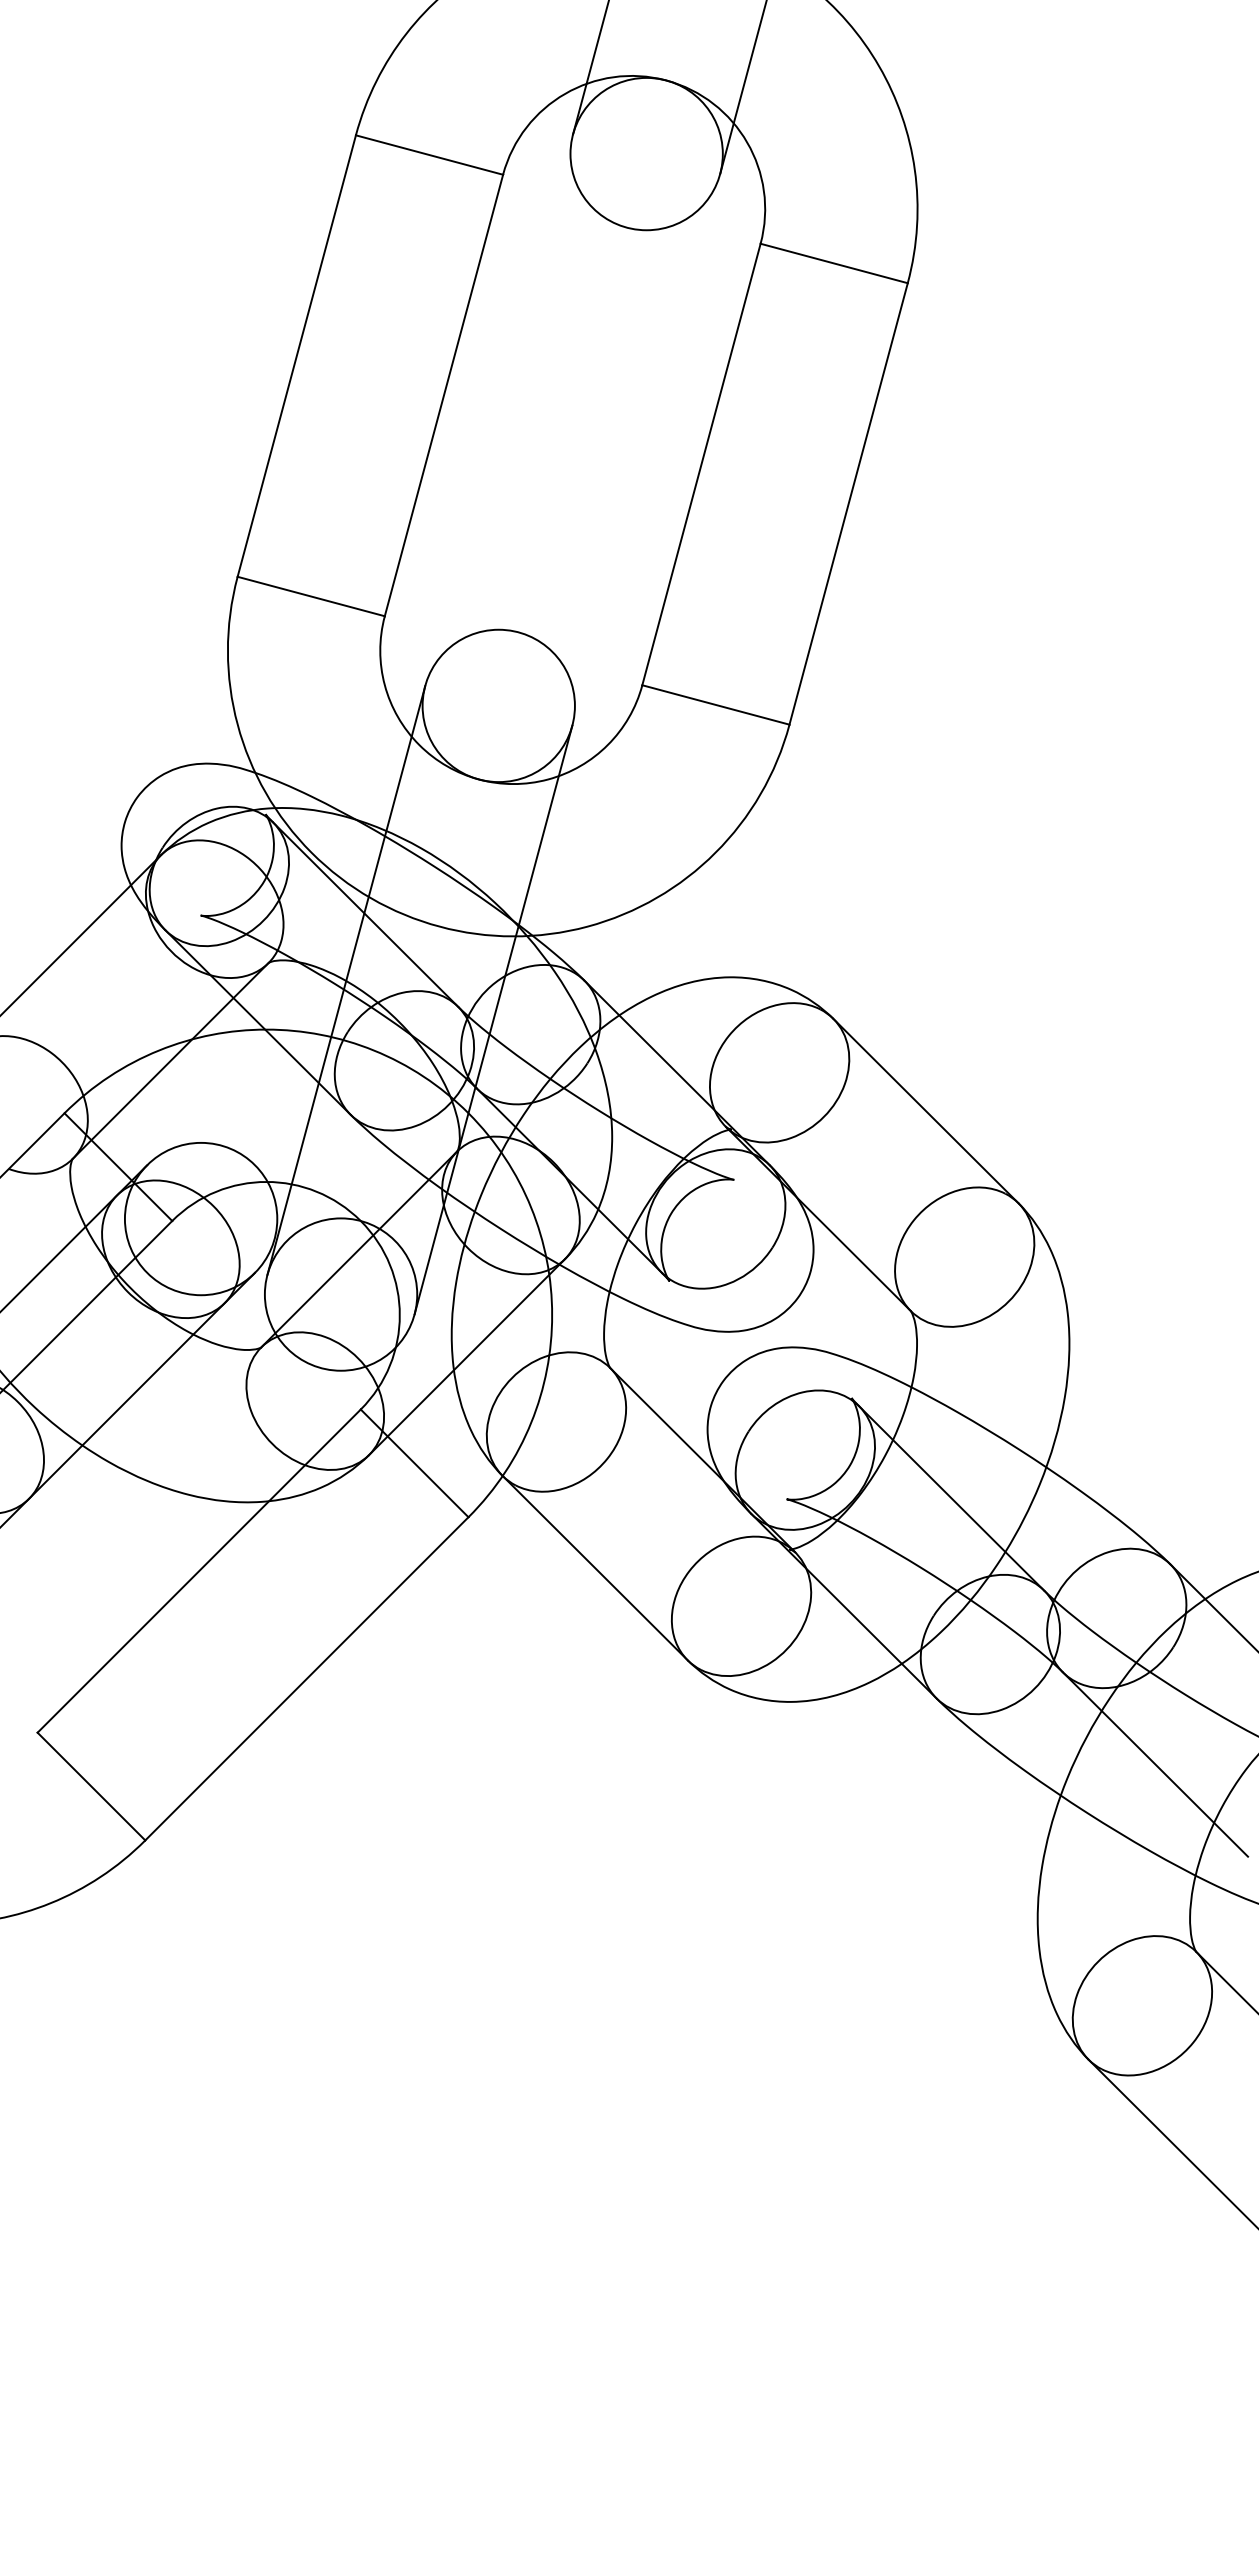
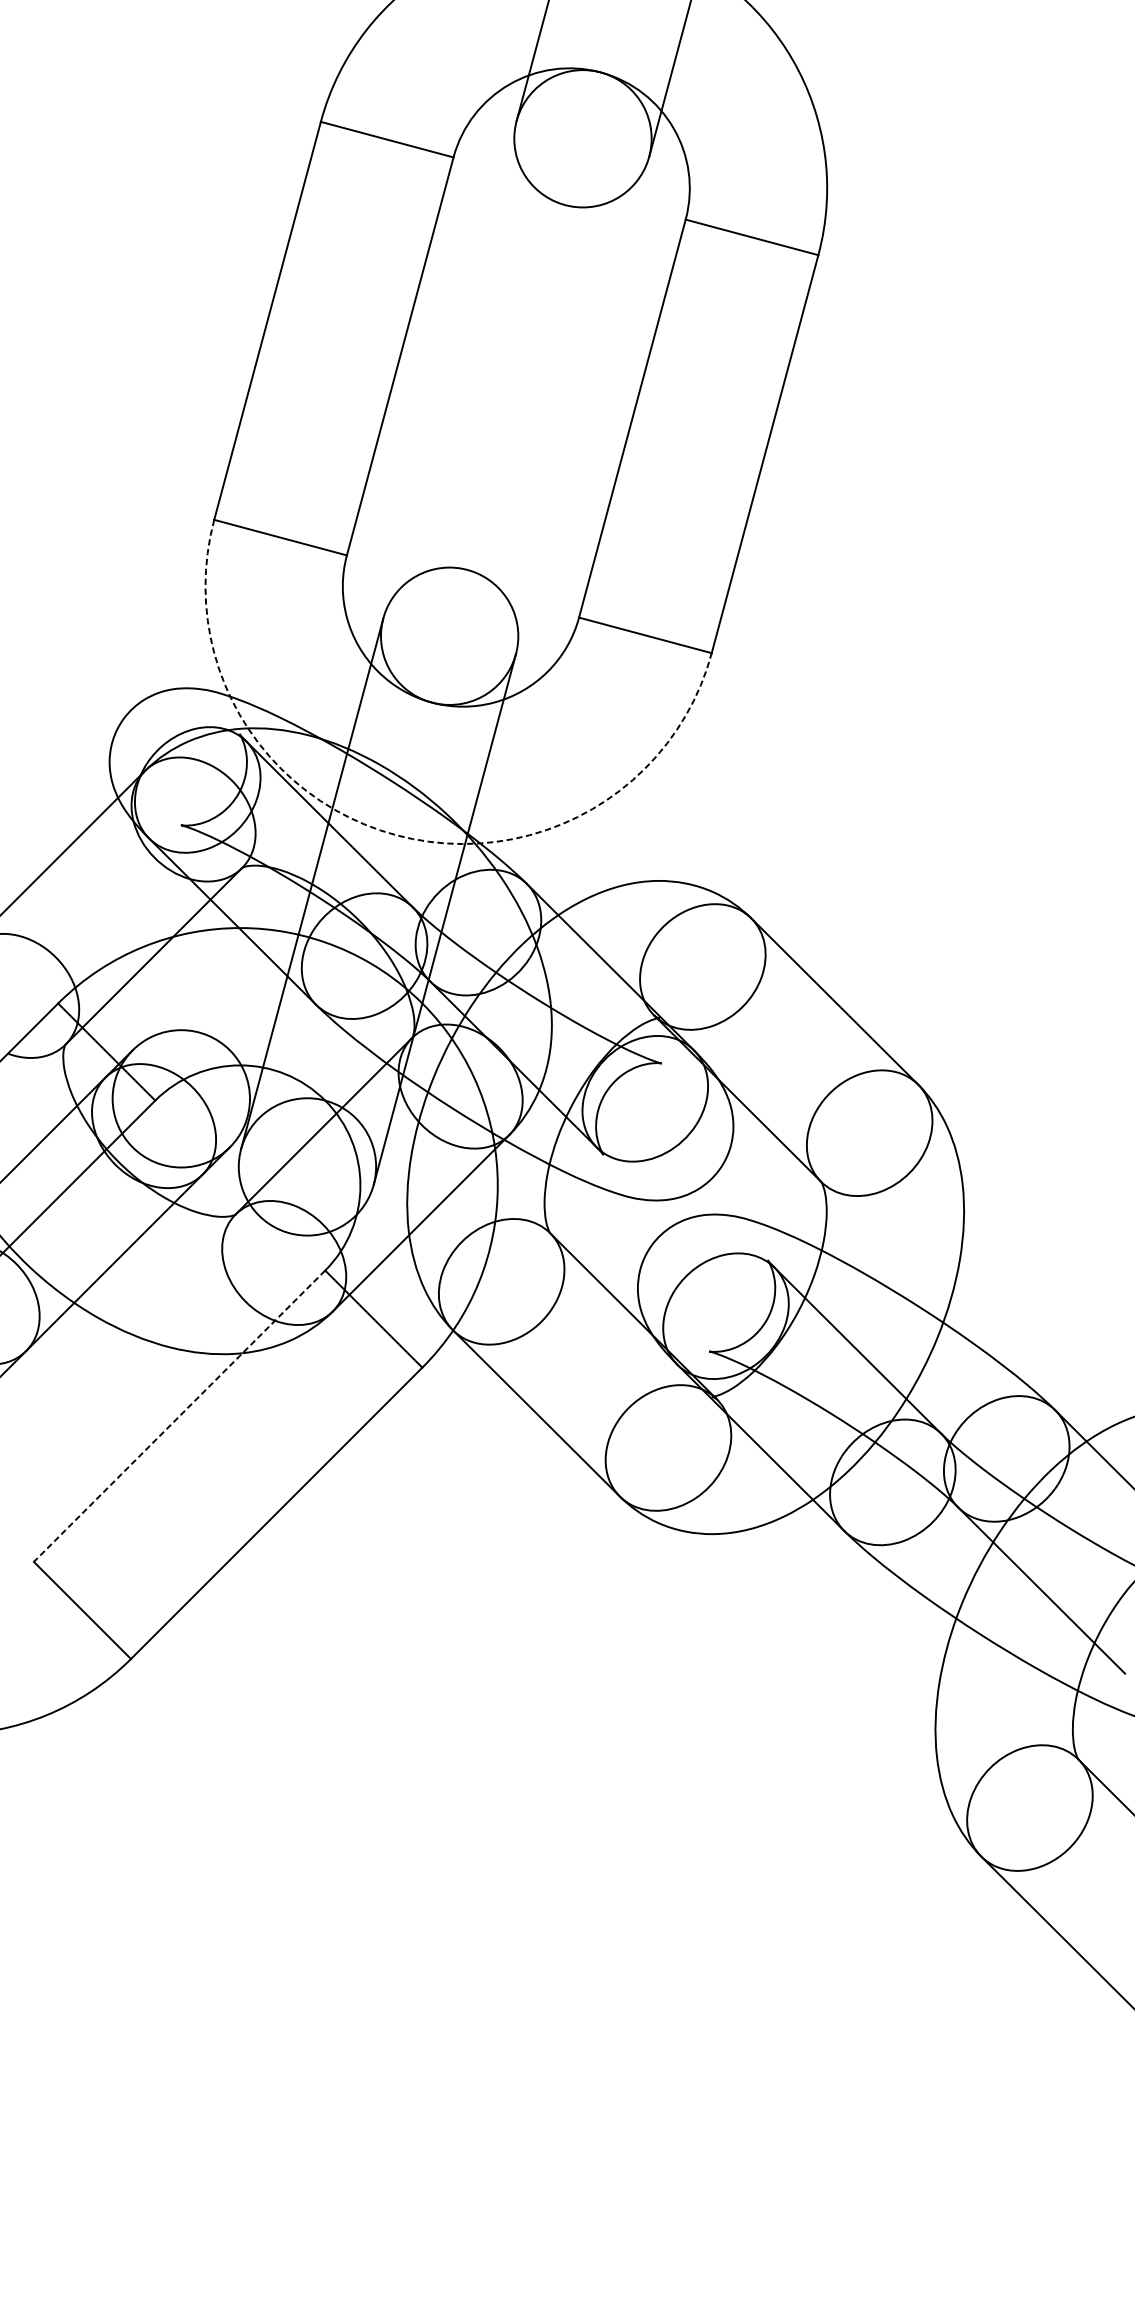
arc: (439, 926) -> (396, 835), solid -> dashed
line: (199, 1571) -> (179, 1416), solid -> dashed

